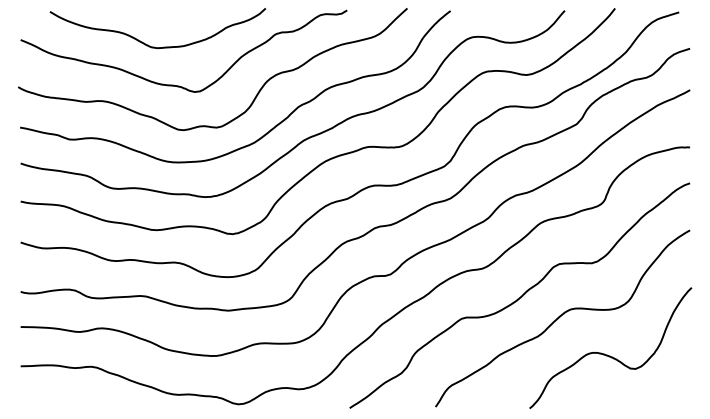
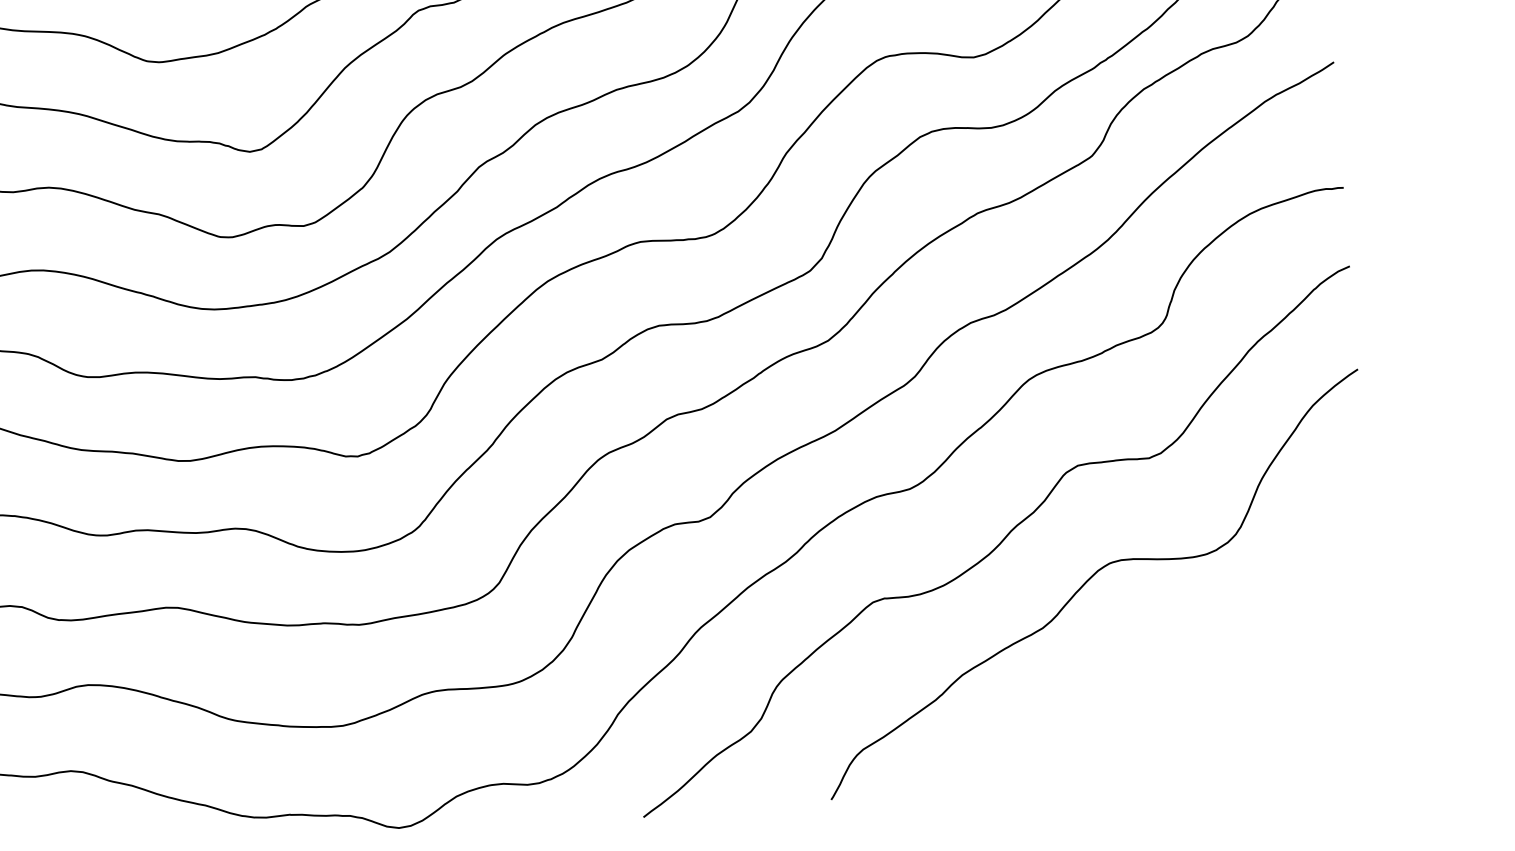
curve: (607, 354) -> (1198, 655), removed

